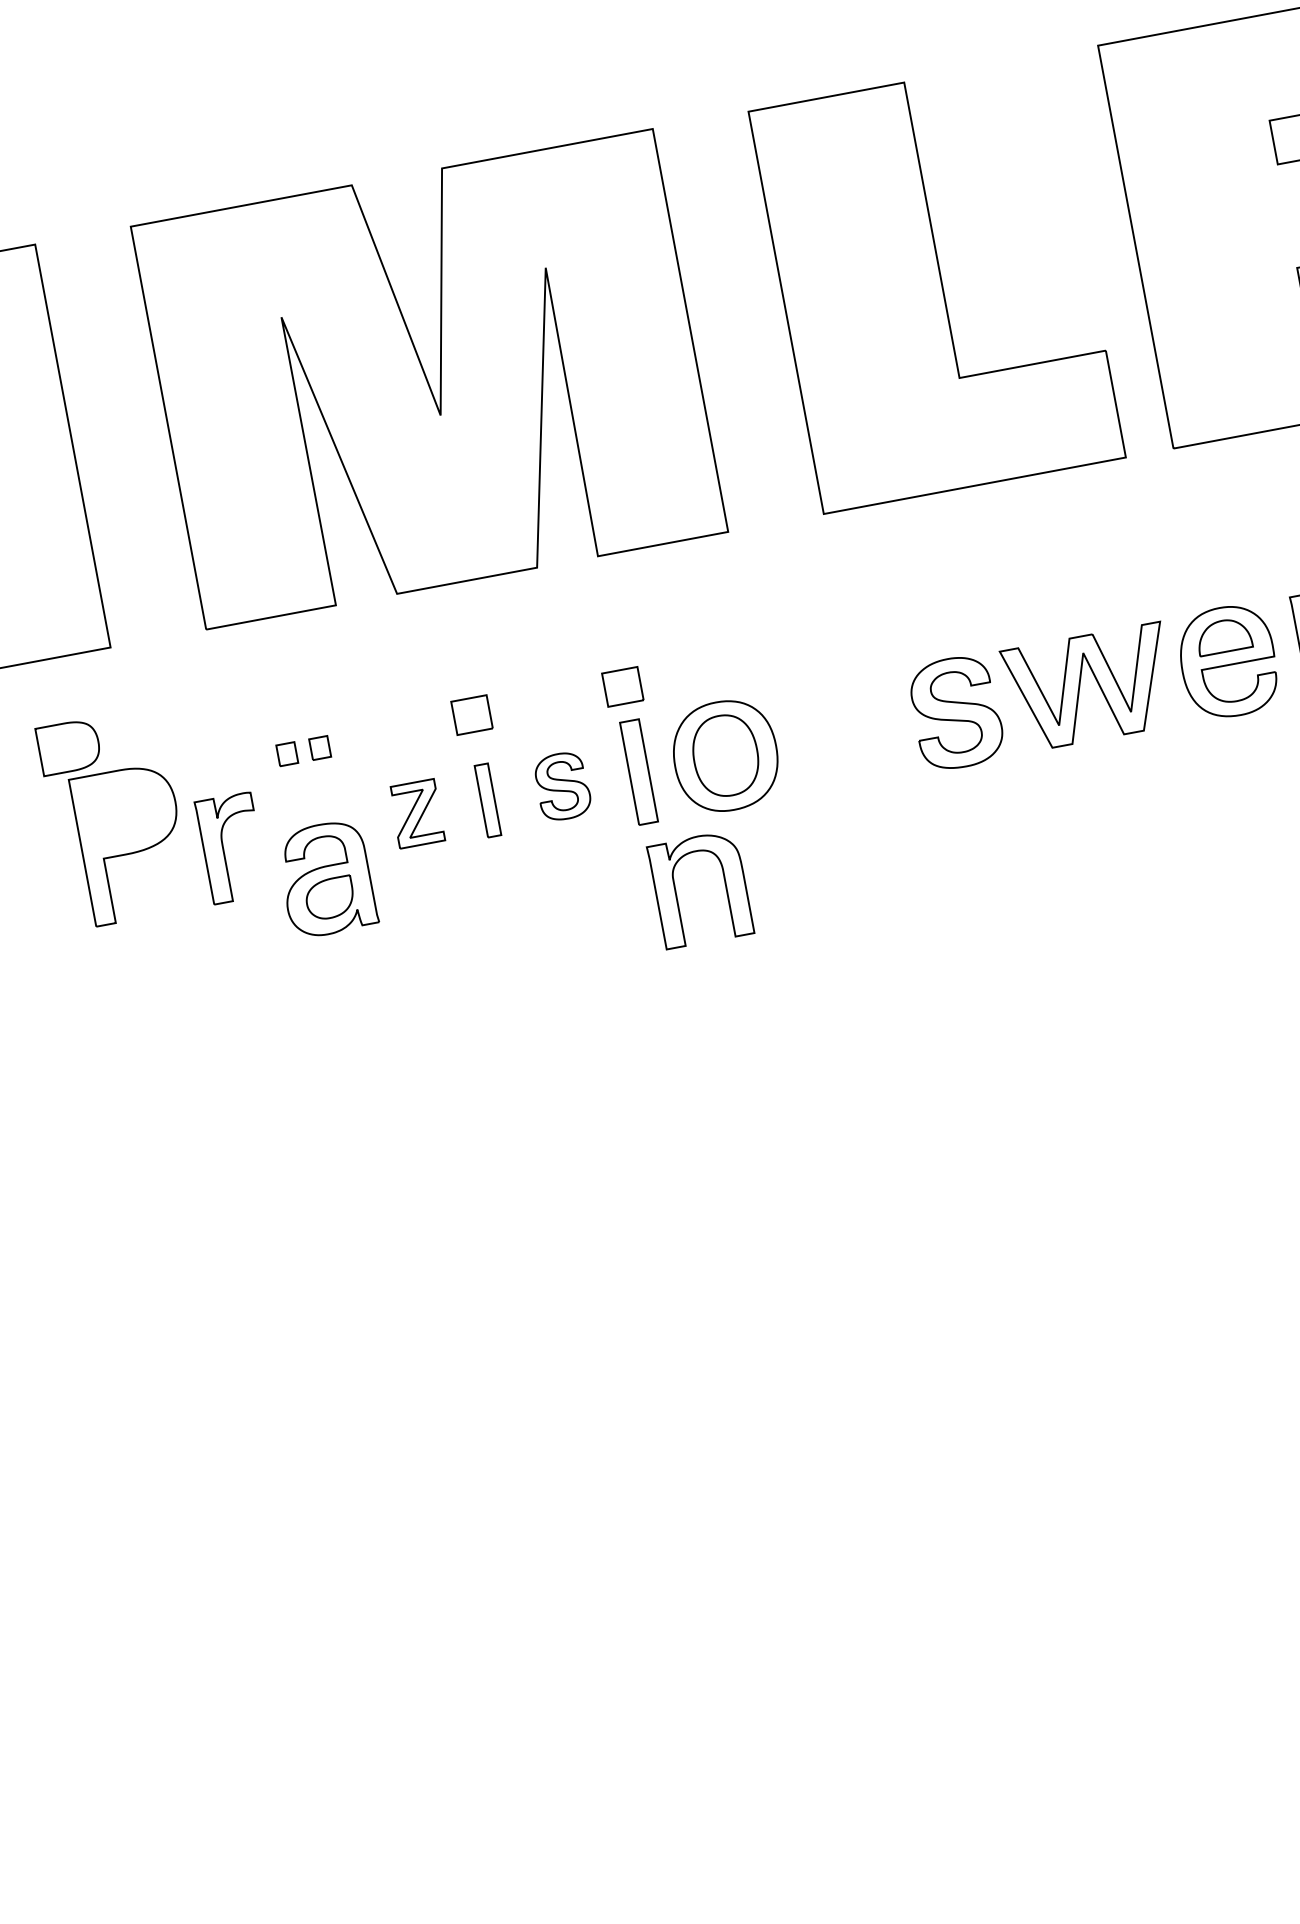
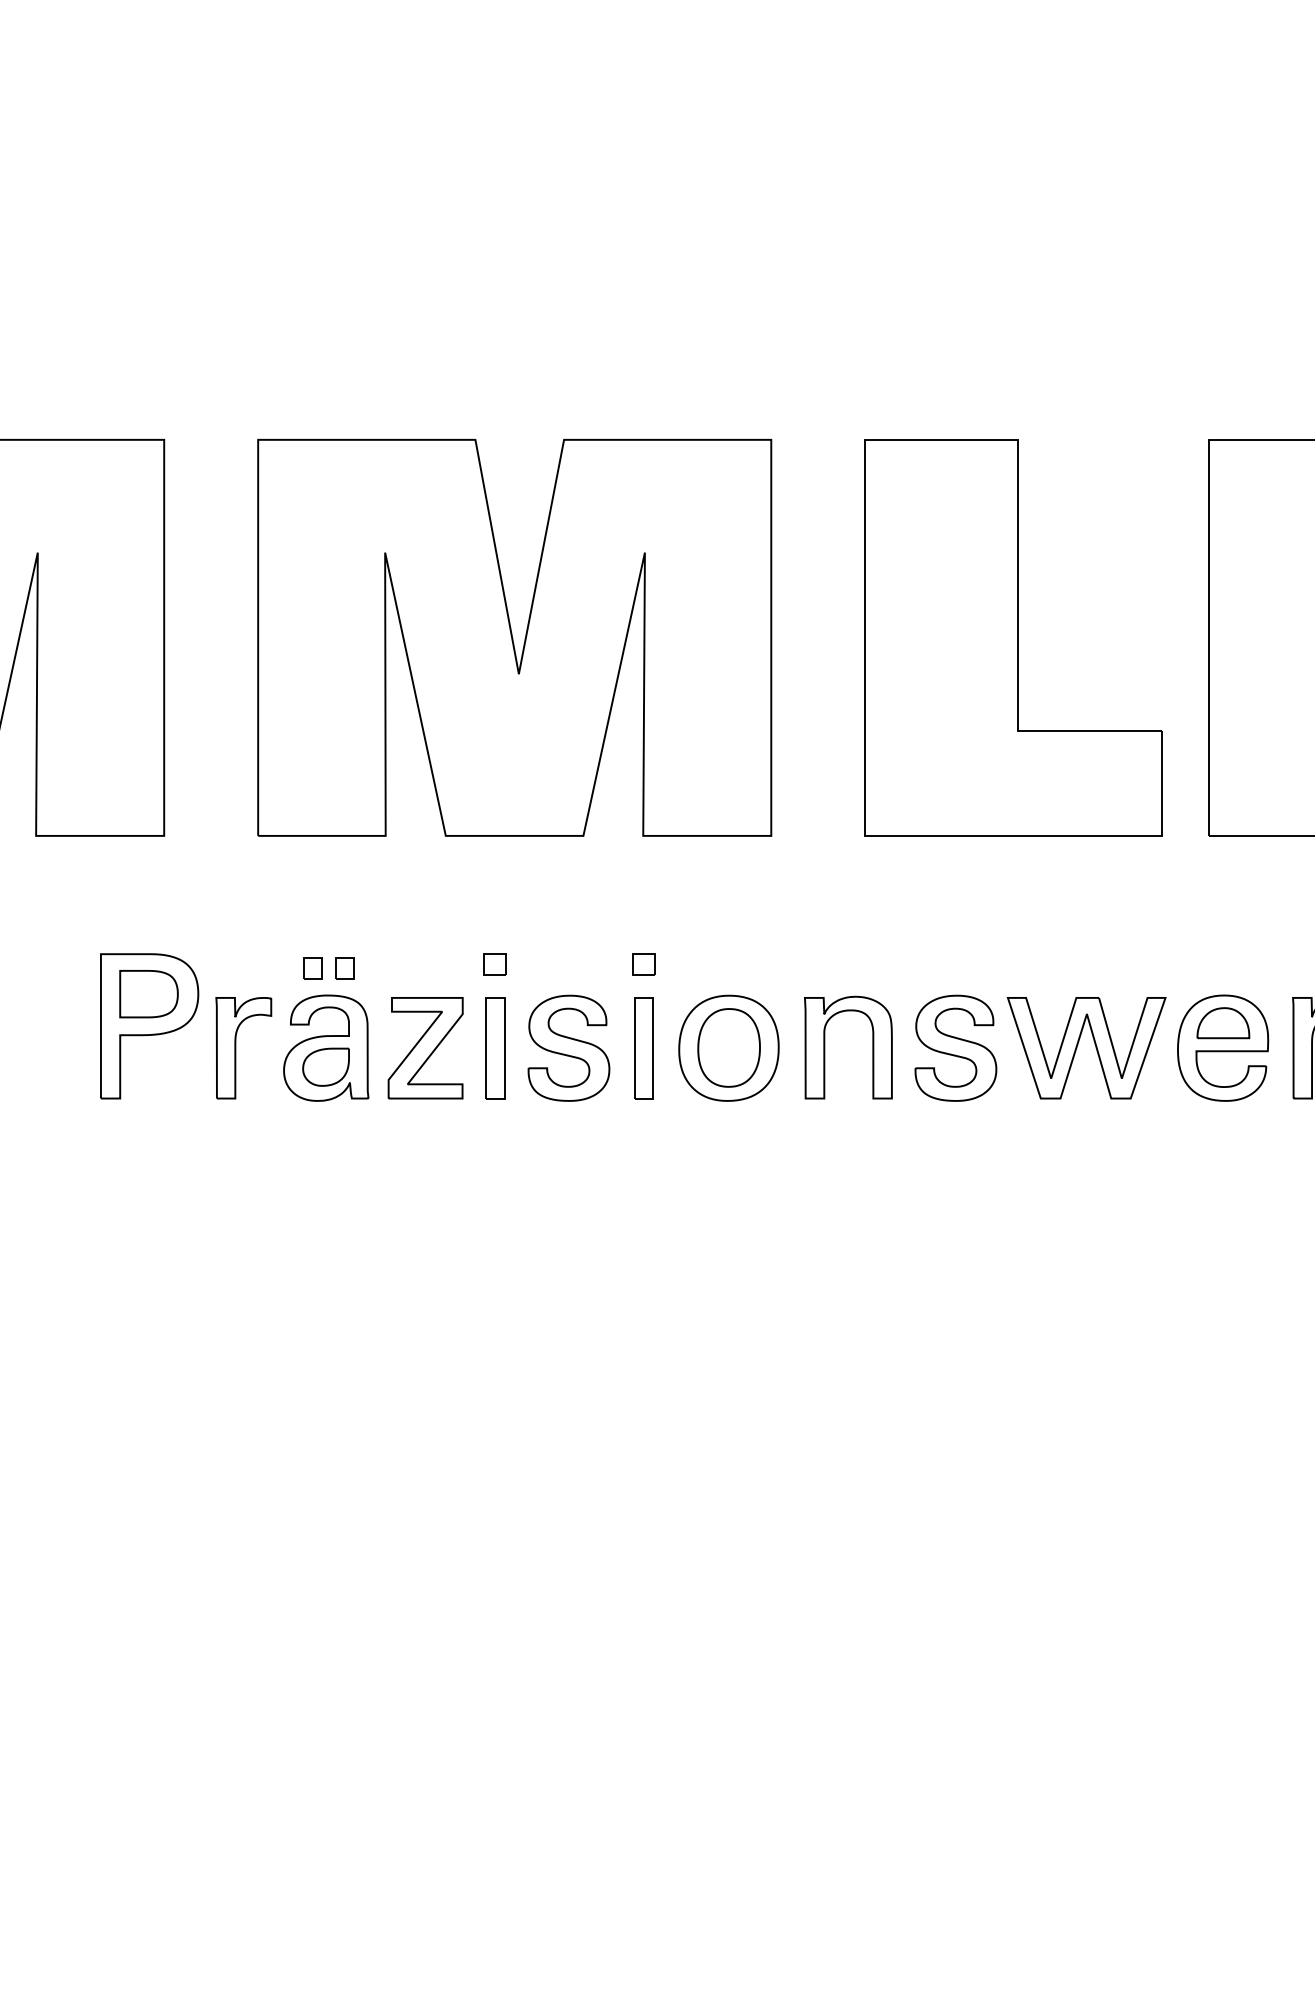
part: (622, 687) -> (643, 964), size x0.62
part: (471, 715) -> (494, 964), size x0.62
part: (68, 747) -> (148, 994), moved
part: (562, 785) -> (568, 1047), size x1.67
part: (488, 800) -> (495, 1048), size x1.43
part: (416, 814) -> (425, 1048), size x1.67
part: (326, 878) -> (326, 1047), moved
part: (677, 893) -> (825, 1047), moved

